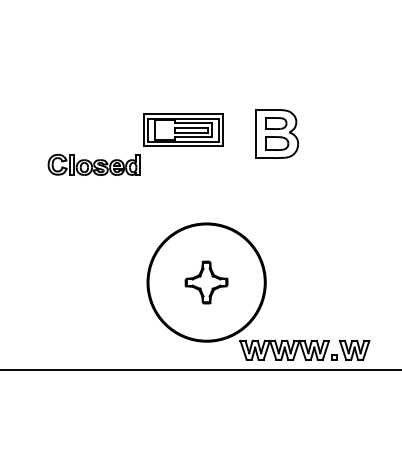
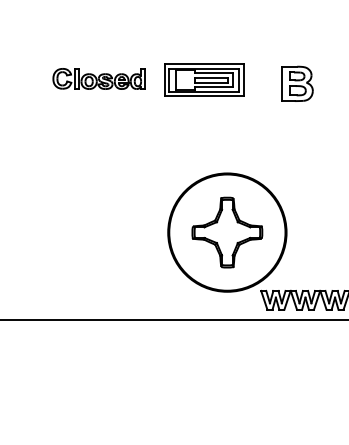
part: (276, 133) -> (297, 83), size x0.71
part: (93, 164) -> (98, 78), moved
part: (206, 282) -> (227, 232), size x1.67

